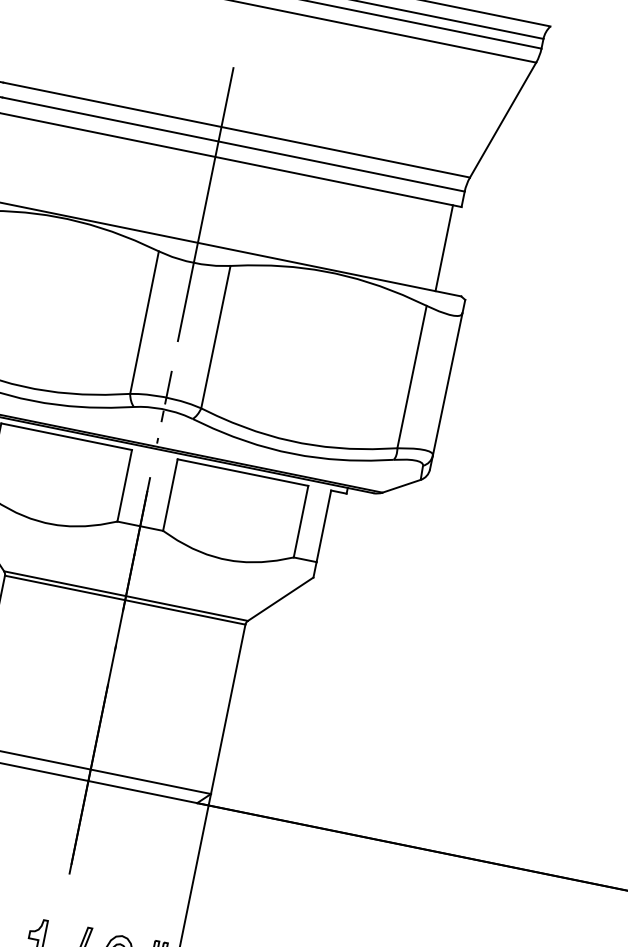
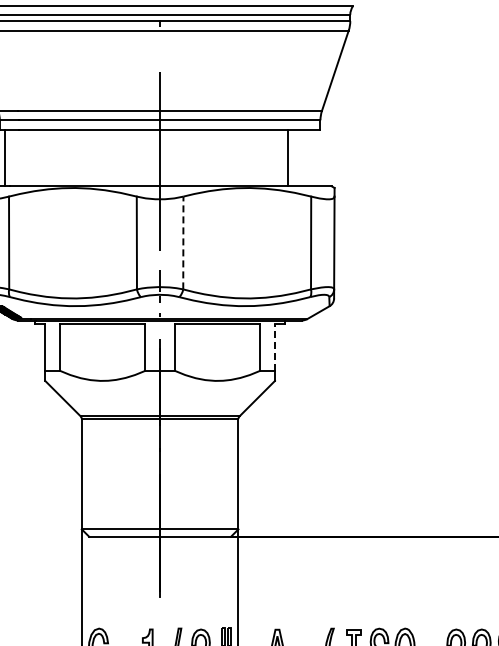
line: (443, 248) -> (287, 158), moved
line: (216, 336) -> (183, 242), solid -> dashed
line: (323, 526) -> (274, 347), solid -> dashed

